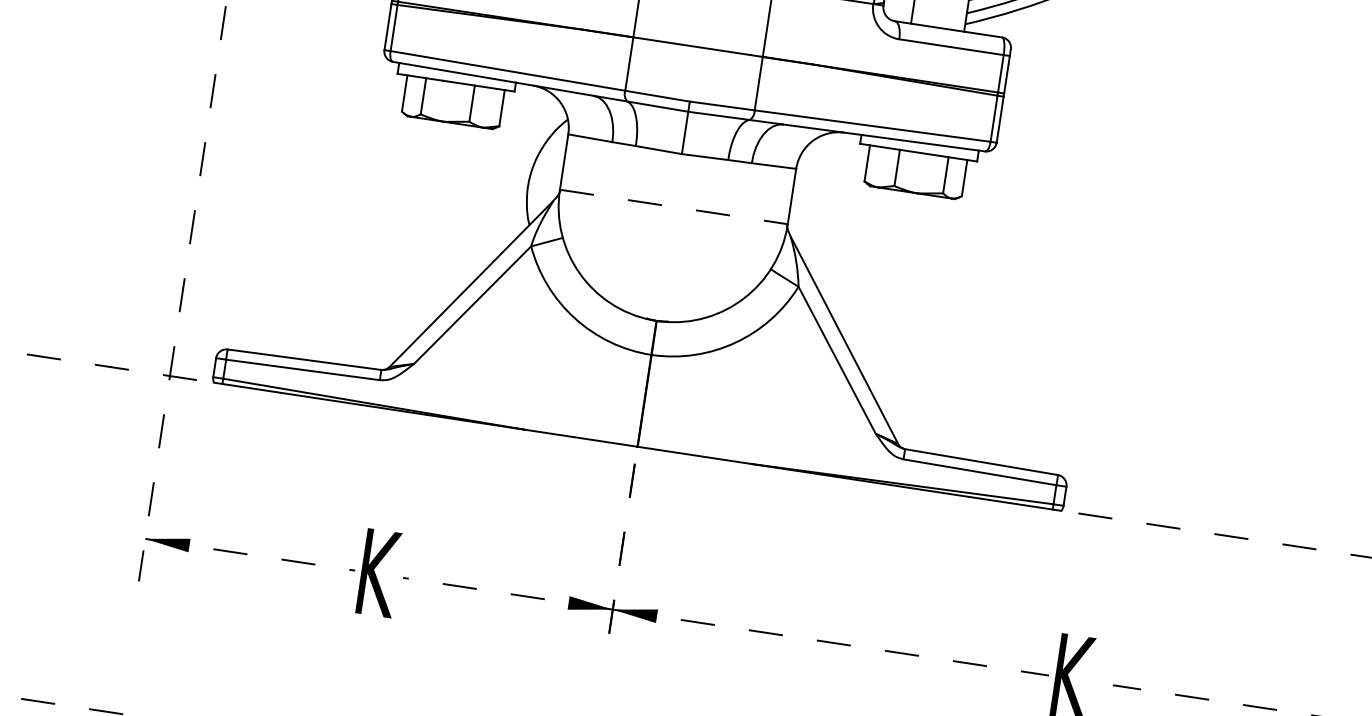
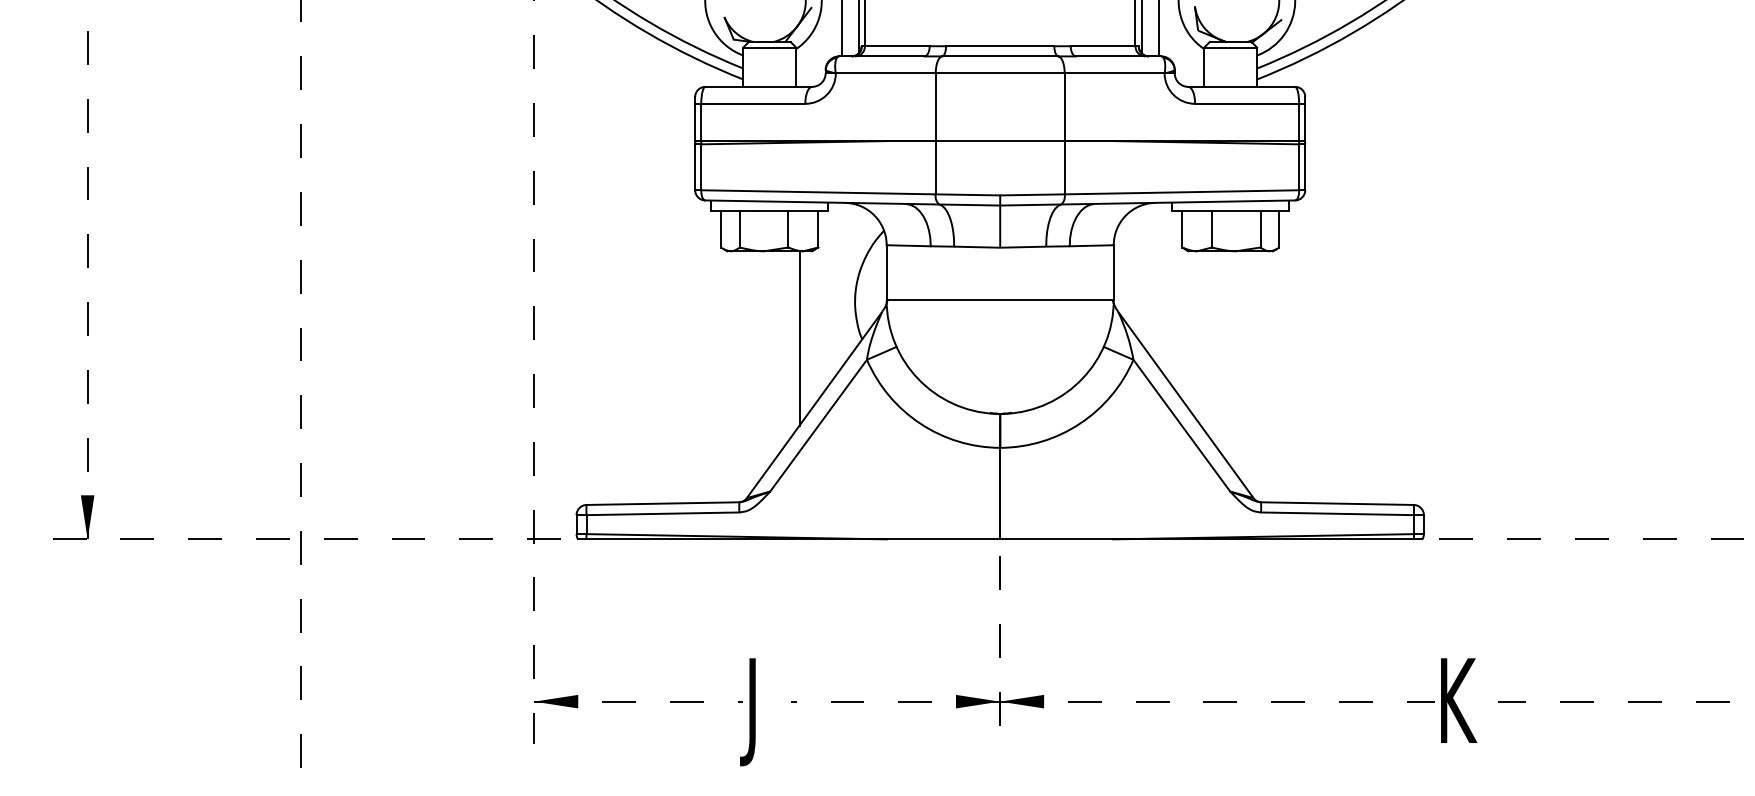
line: (674, 207) -> (1000, 300), dashed -> solid
line: (467, 214) -> (800, 338), added
text: (372, 584) -> (762, 712), K -> J

